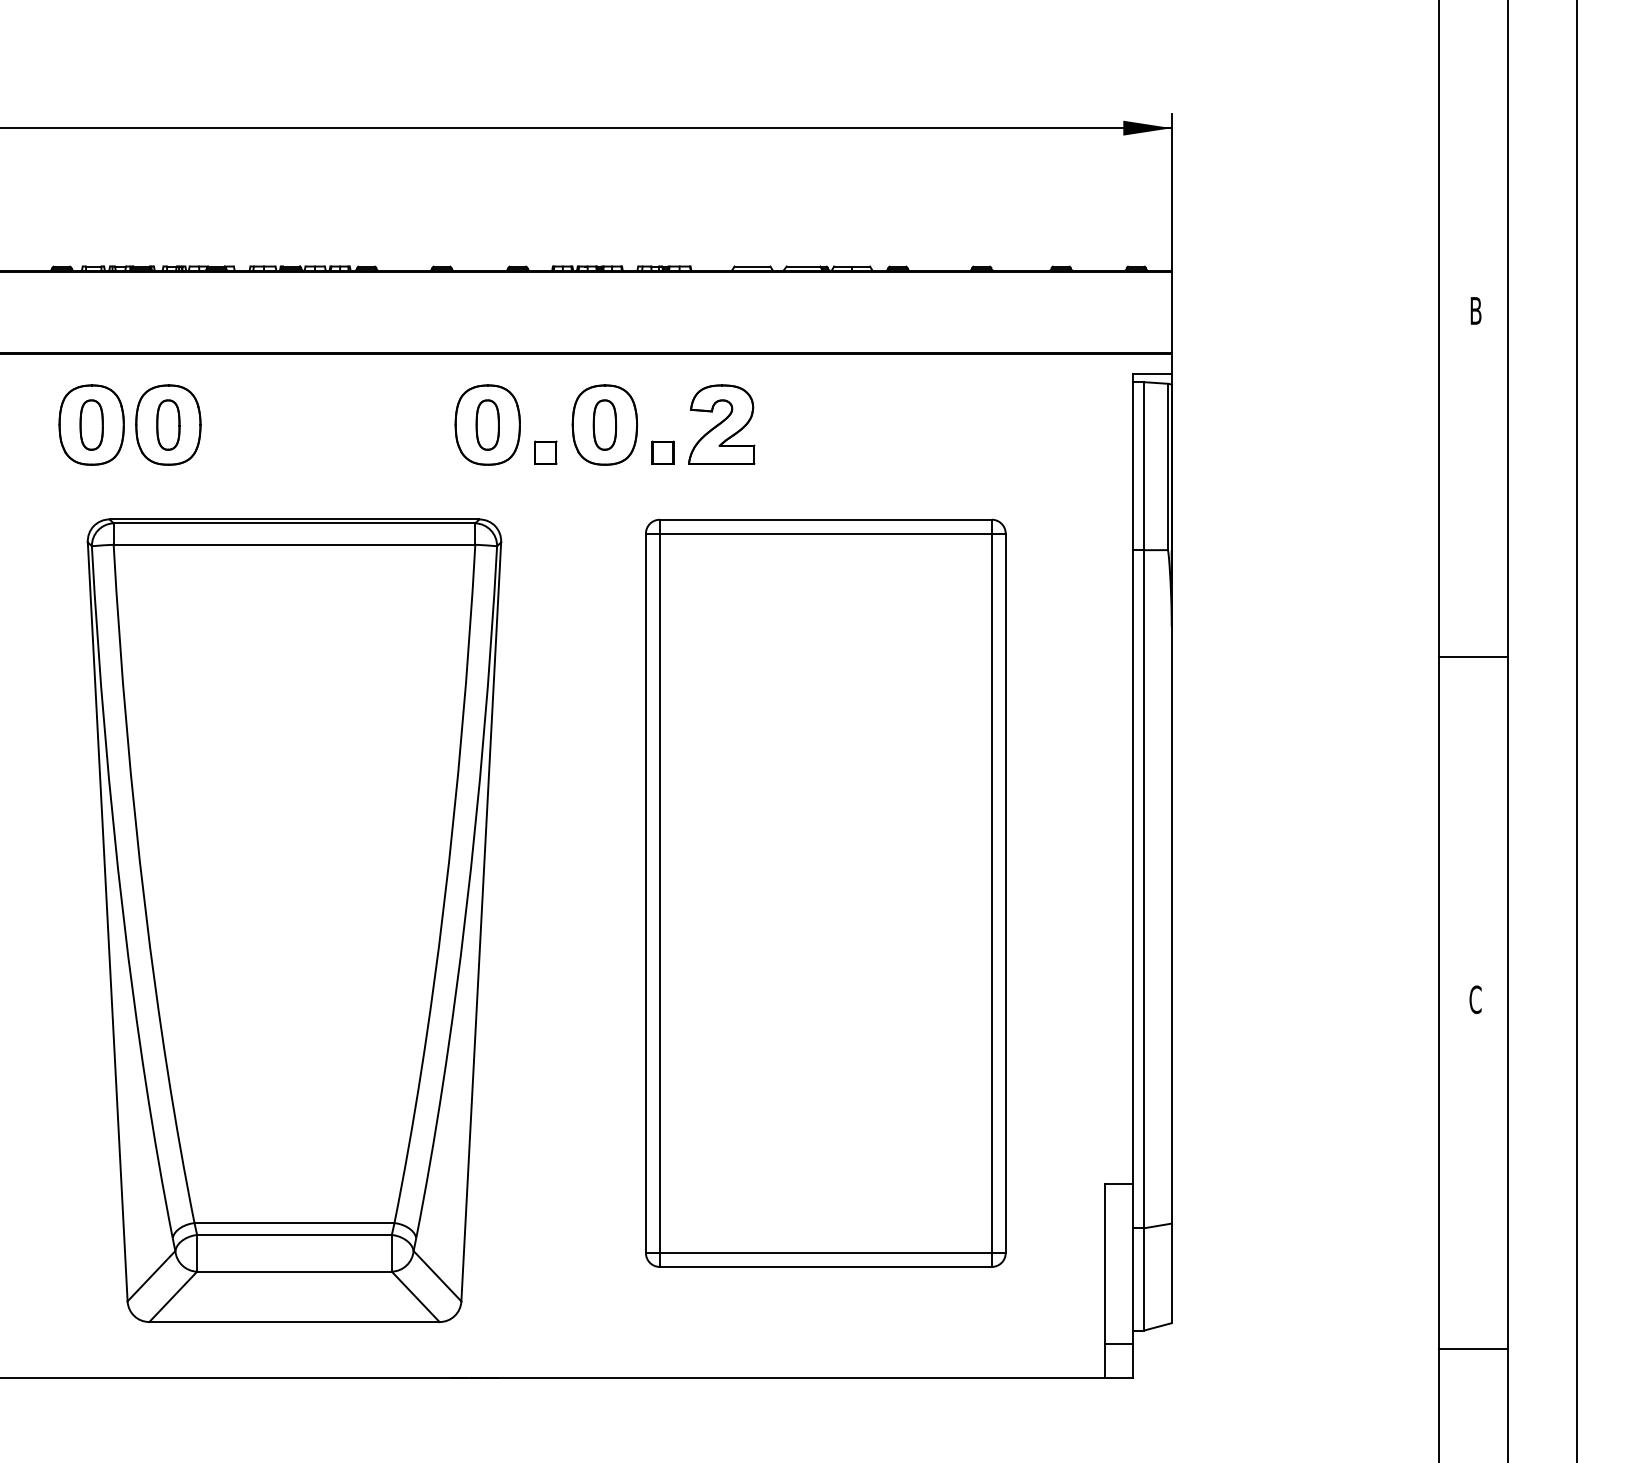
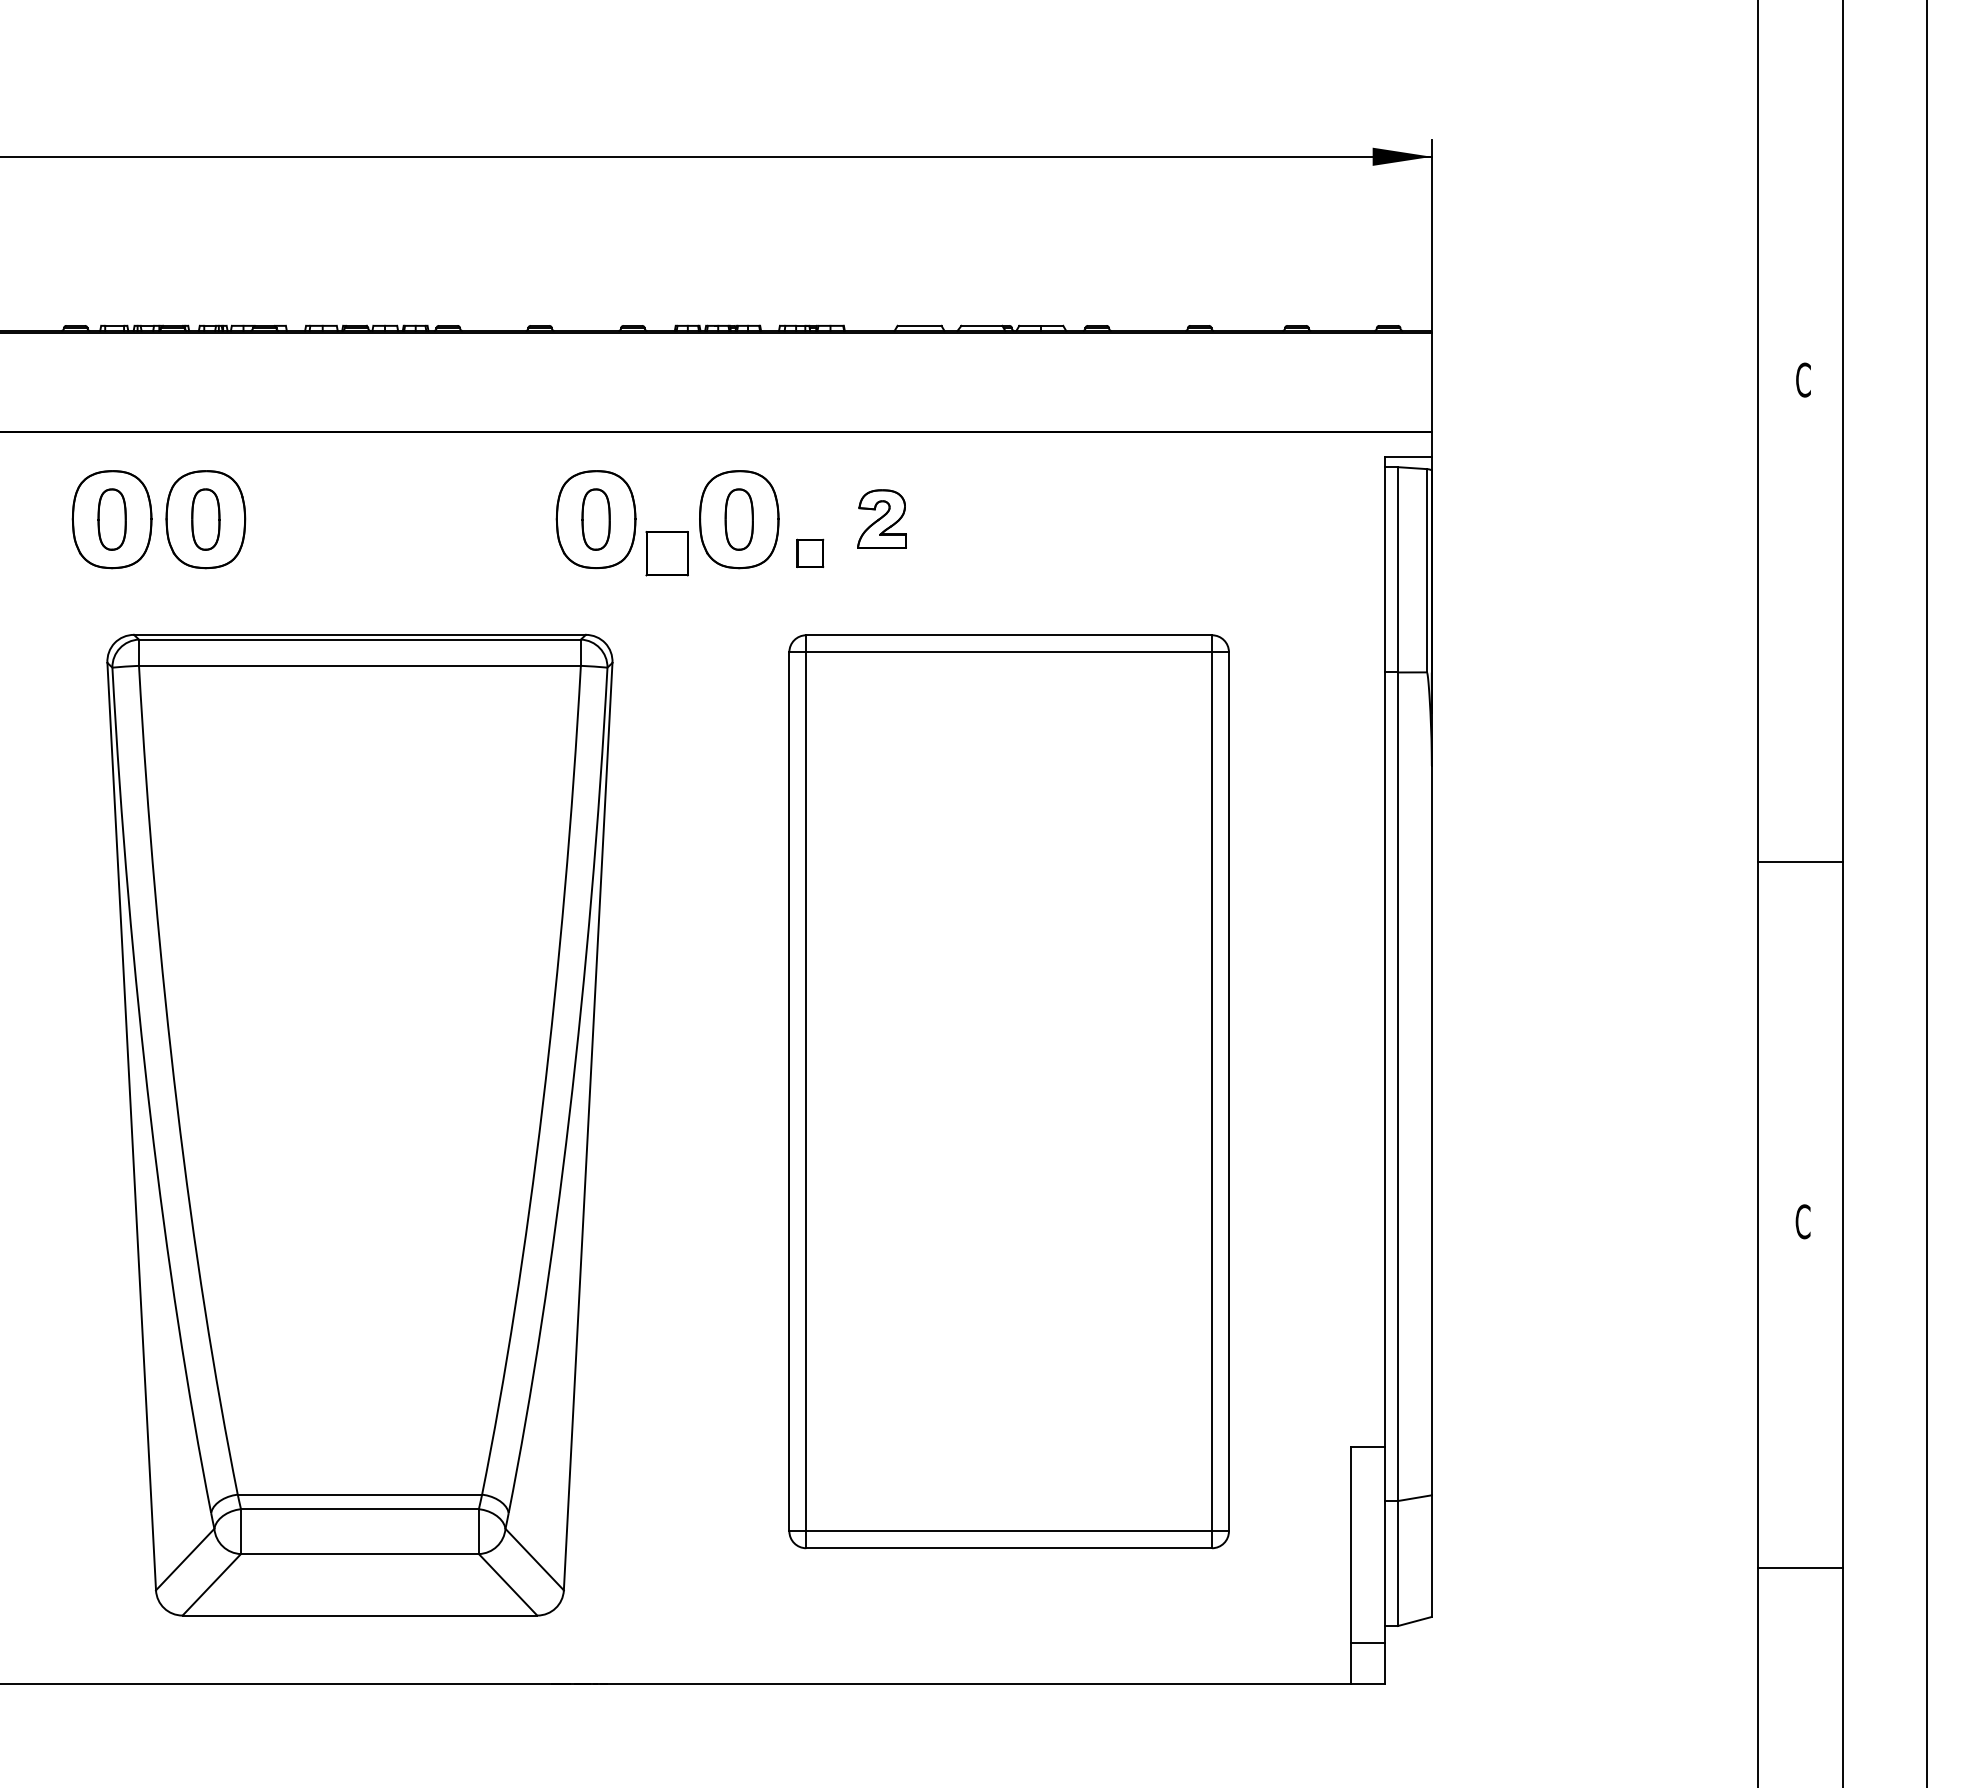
text: (1475, 310) -> (1803, 379), B -> C
part: (721, 424) -> (881, 518), size x0.6
part: (545, 452) -> (666, 552), size x1.6
line: (1473, 657) -> (1800, 862), moved
line: (1473, 1348) -> (1800, 1568), moved

